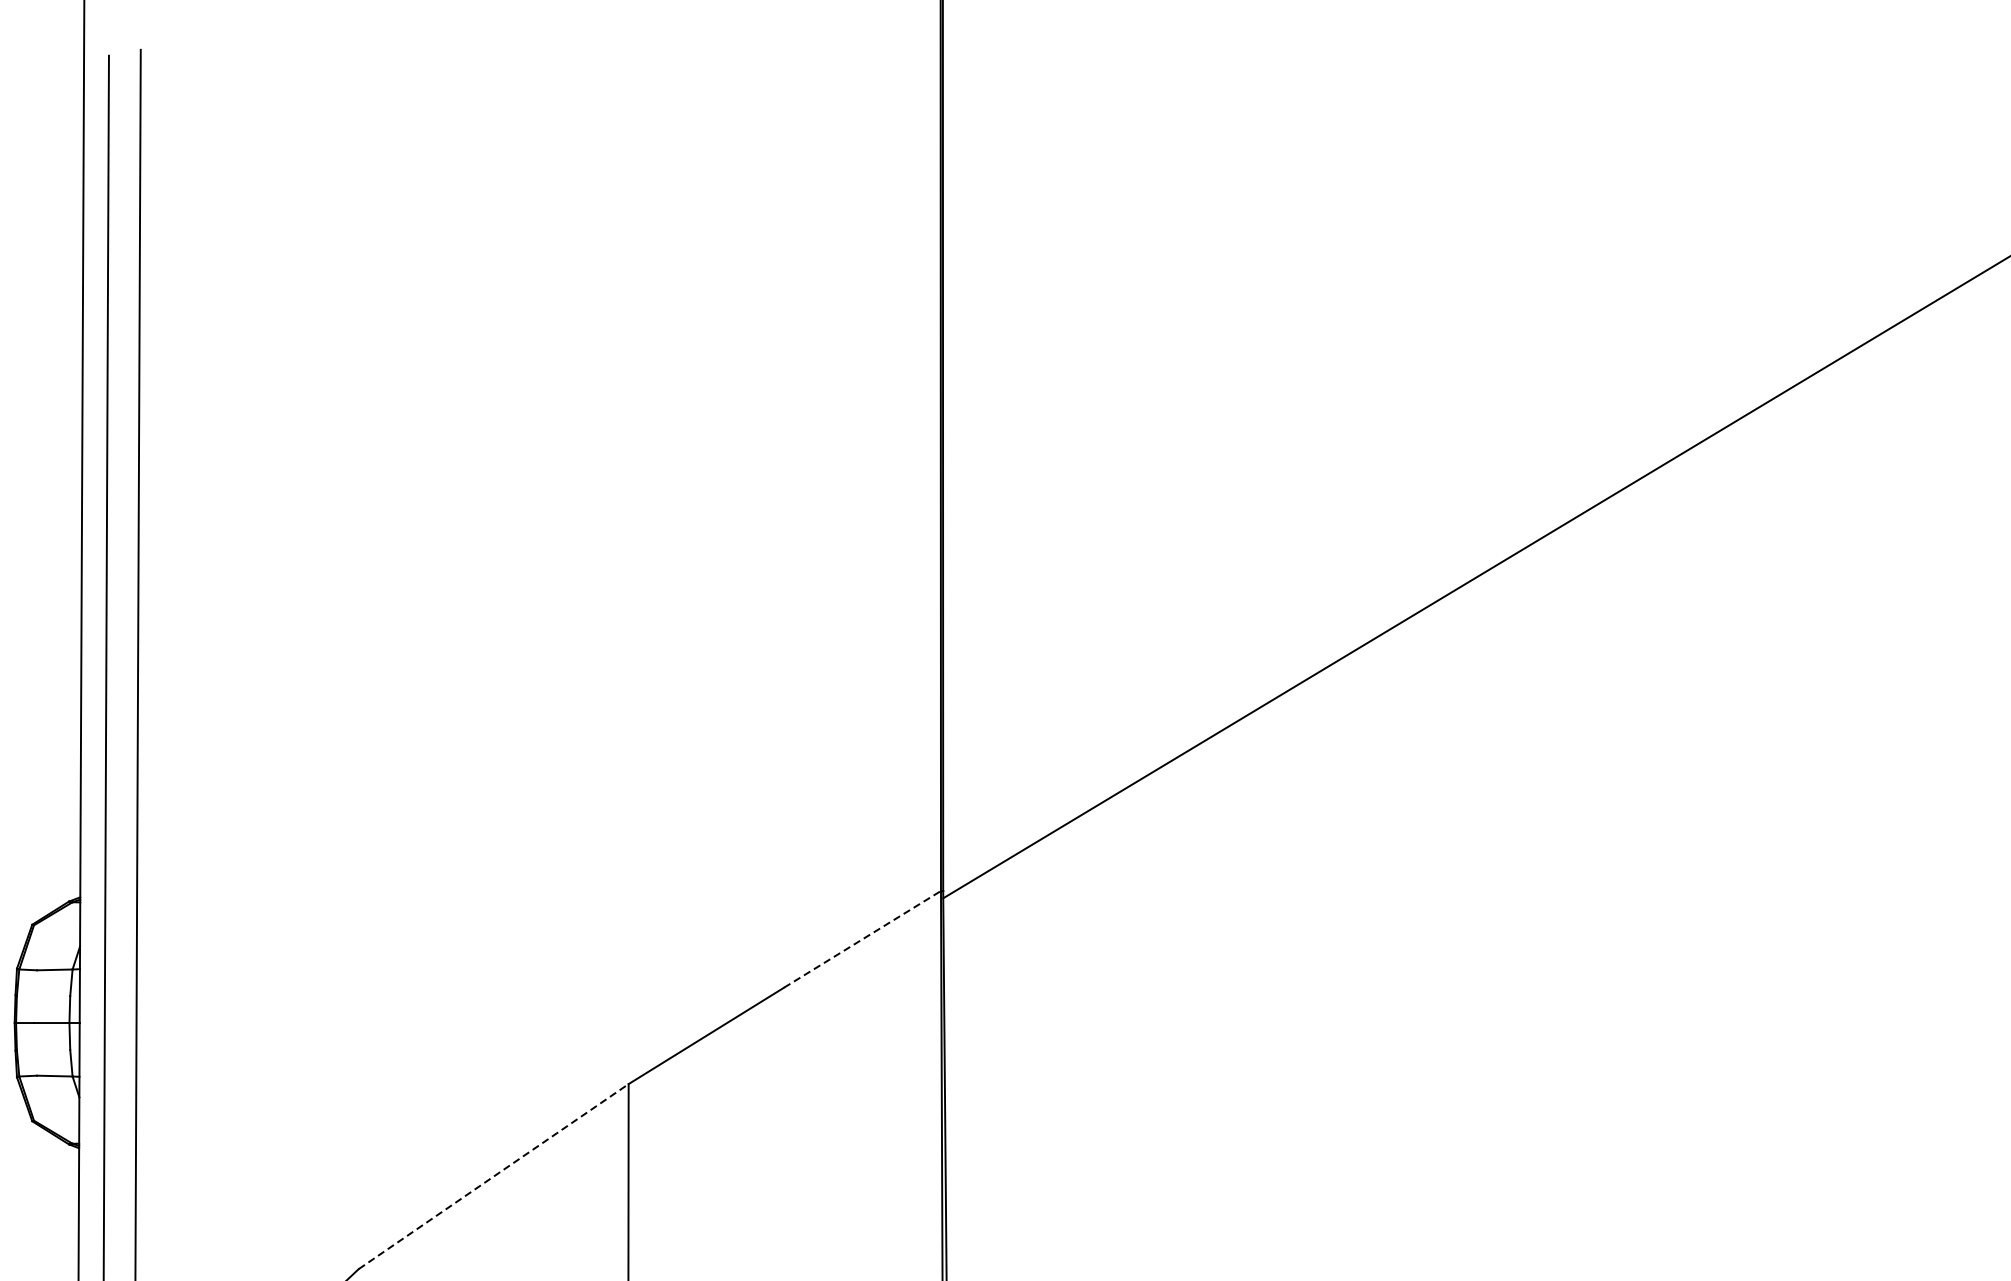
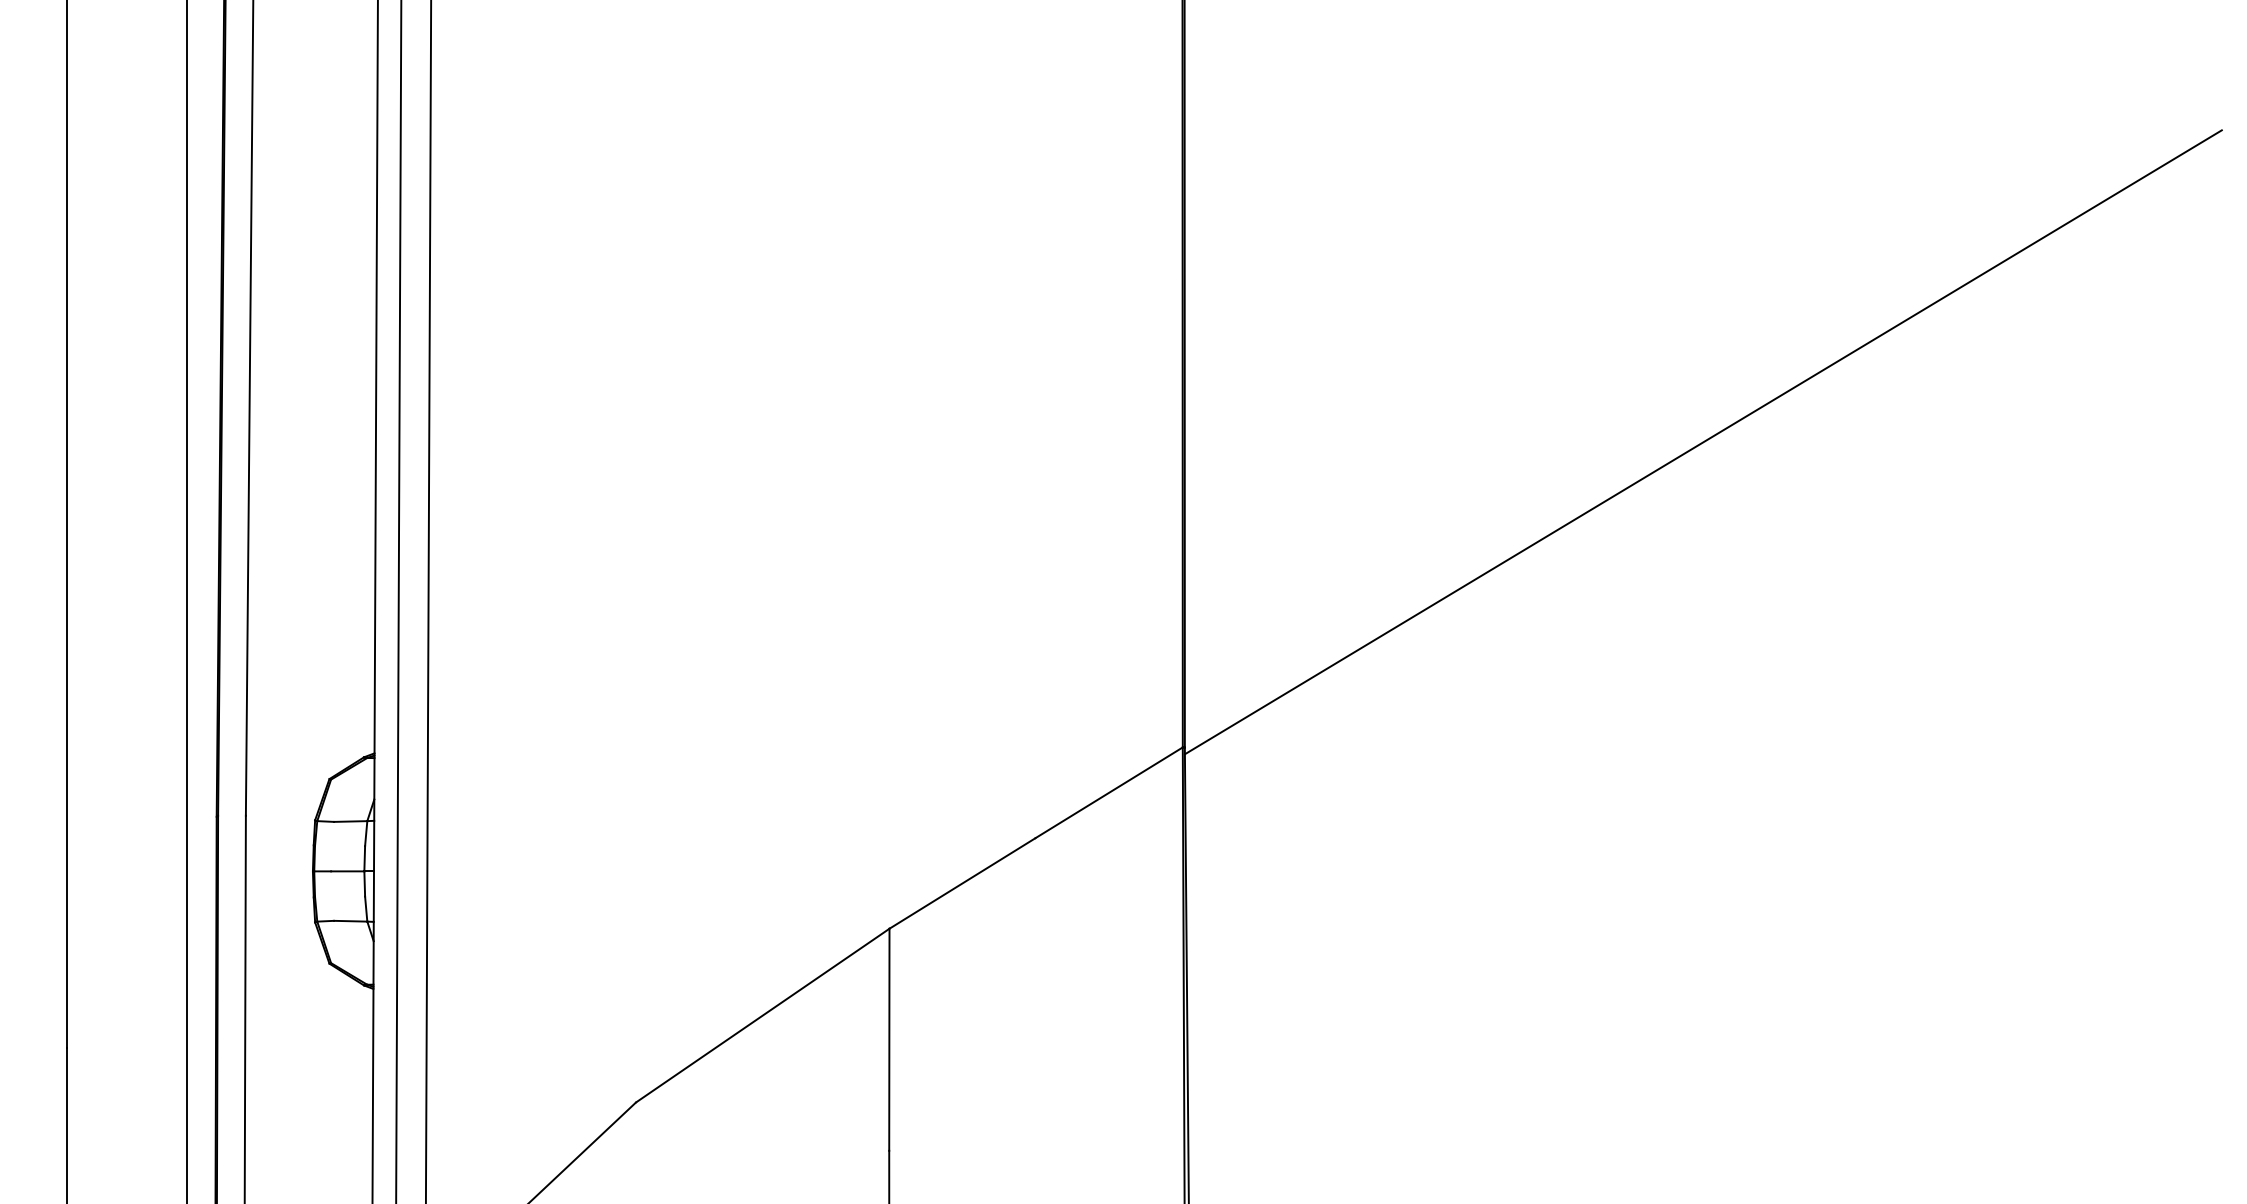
line: (862, 939) -> (1109, 792), dashed -> solid
line: (493, 1176) -> (762, 1015), dashed -> solid

